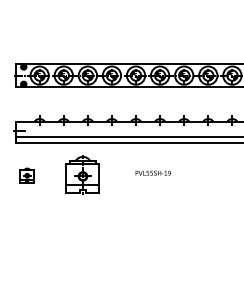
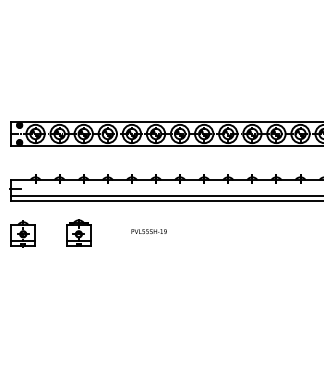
part: (82, 174) -> (78, 232), size x0.71
part: (26, 175) -> (22, 233), size x1.67

